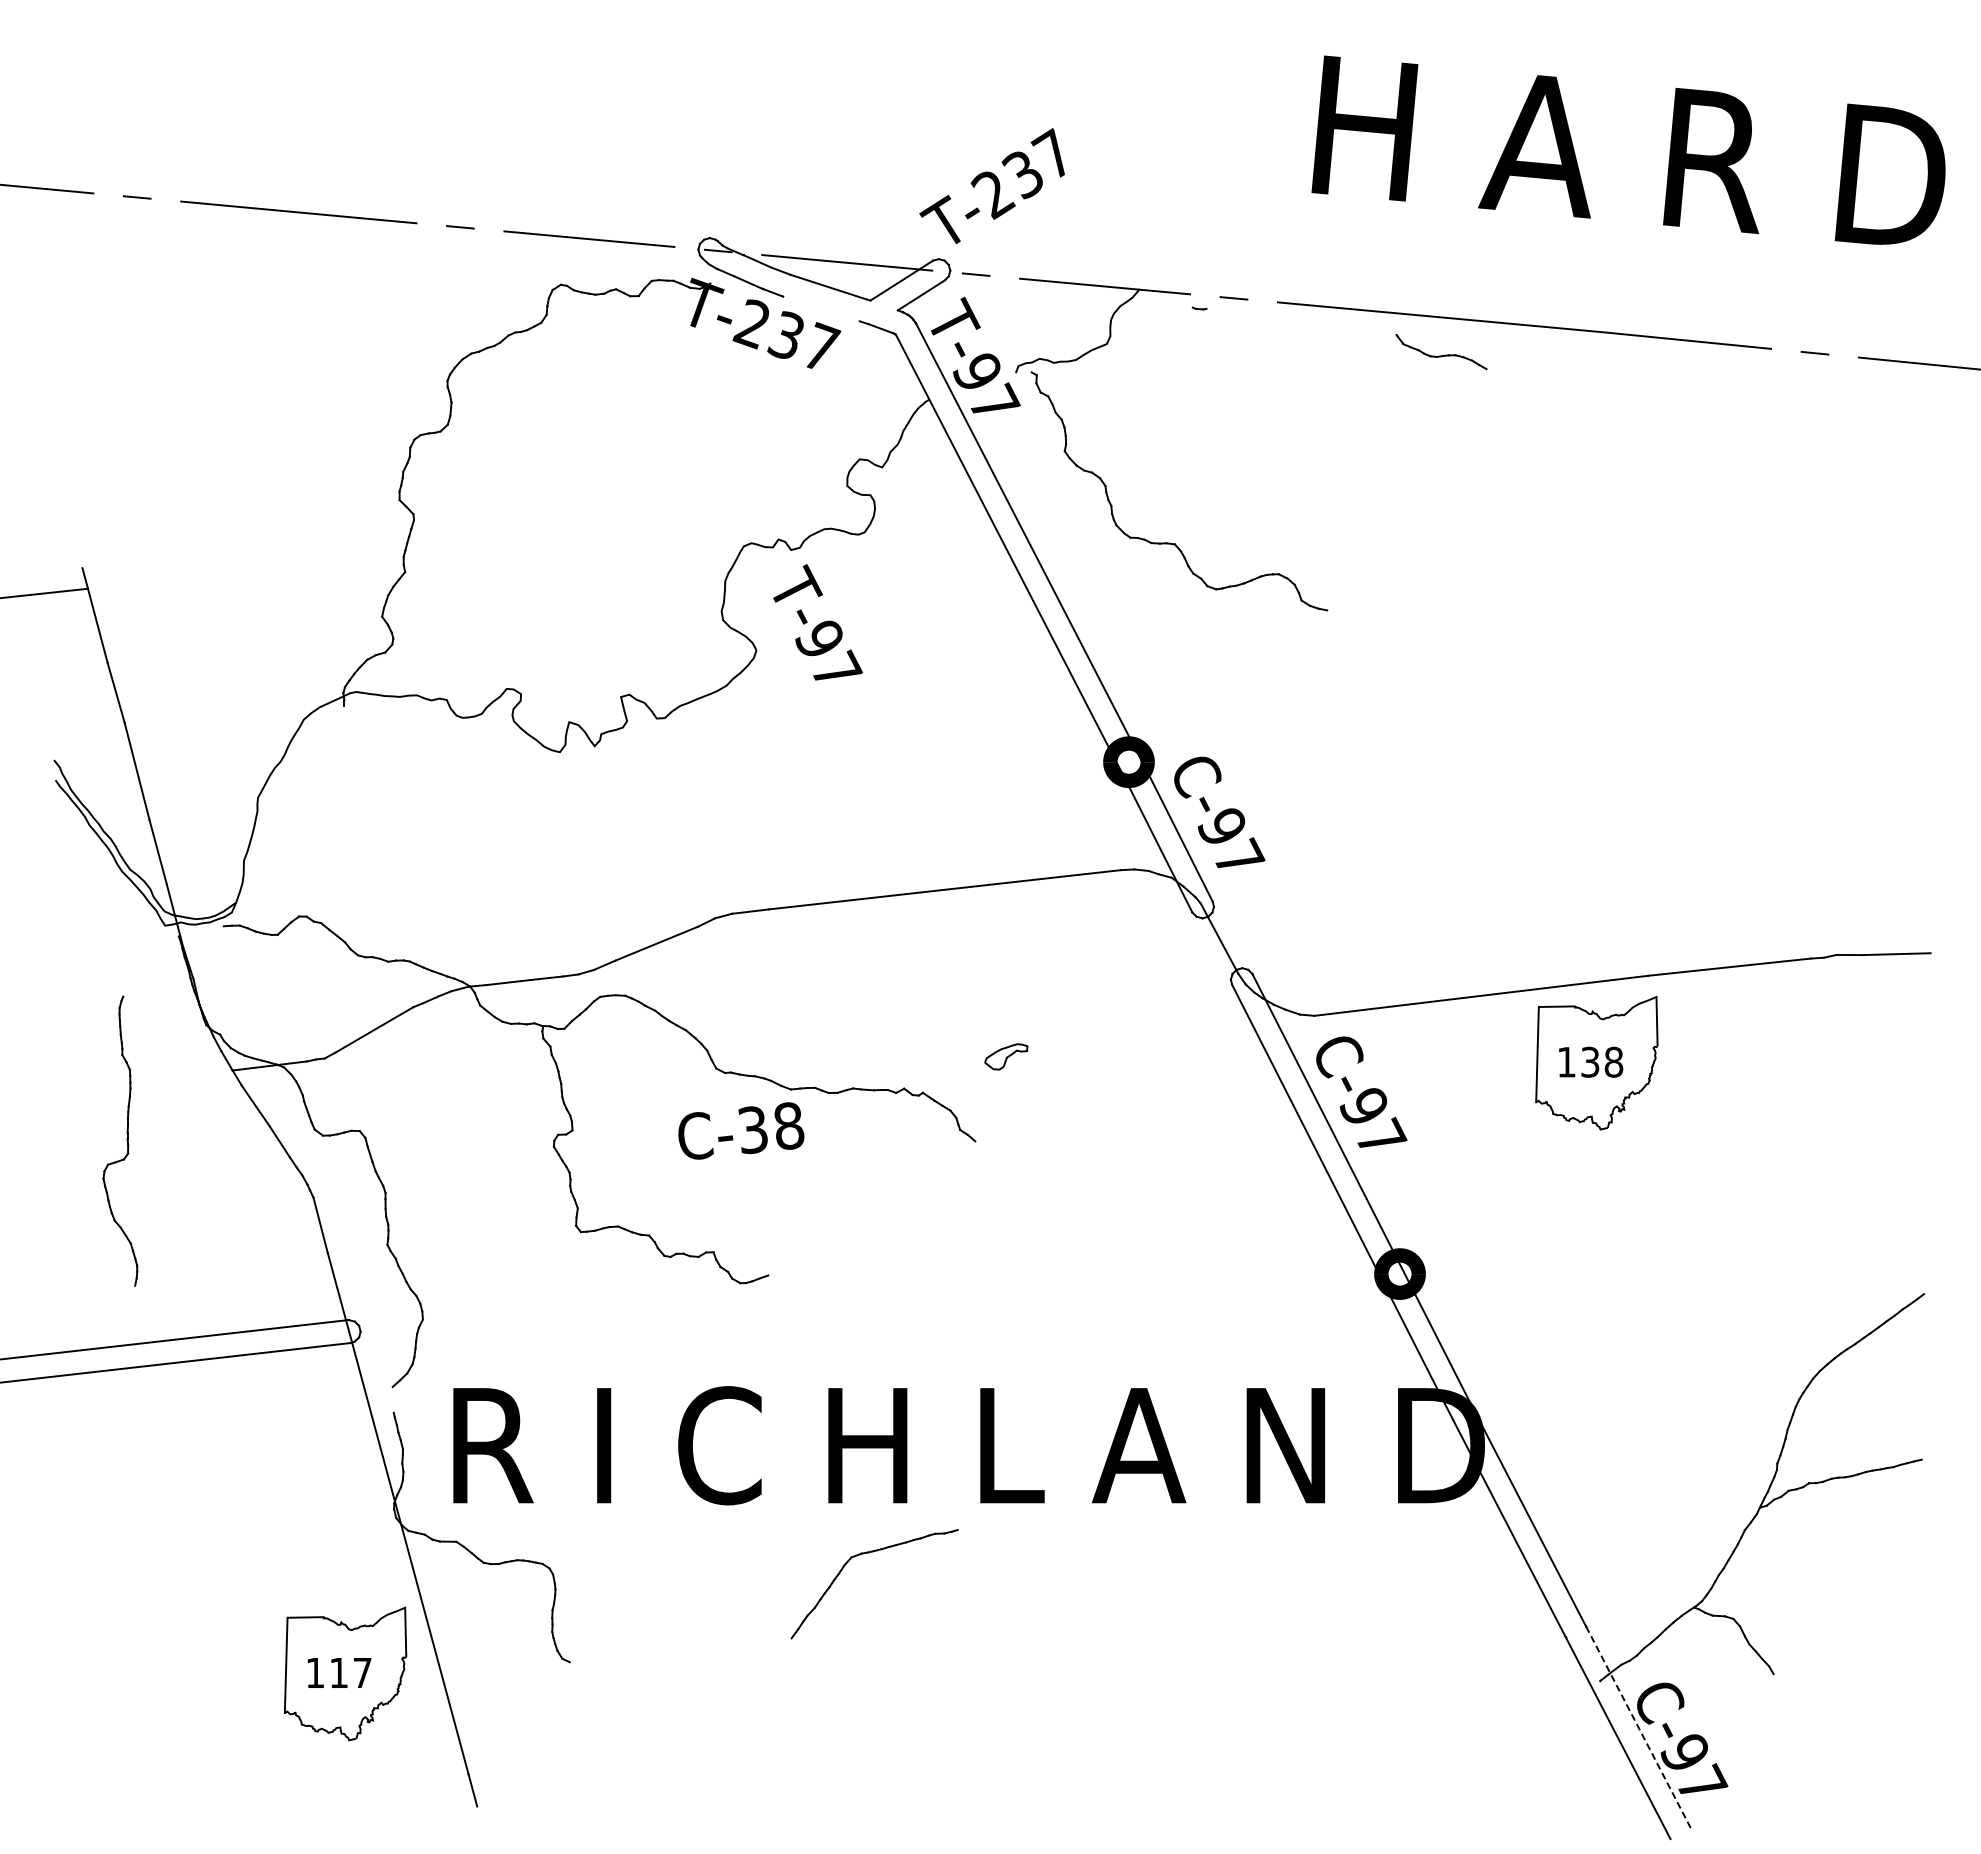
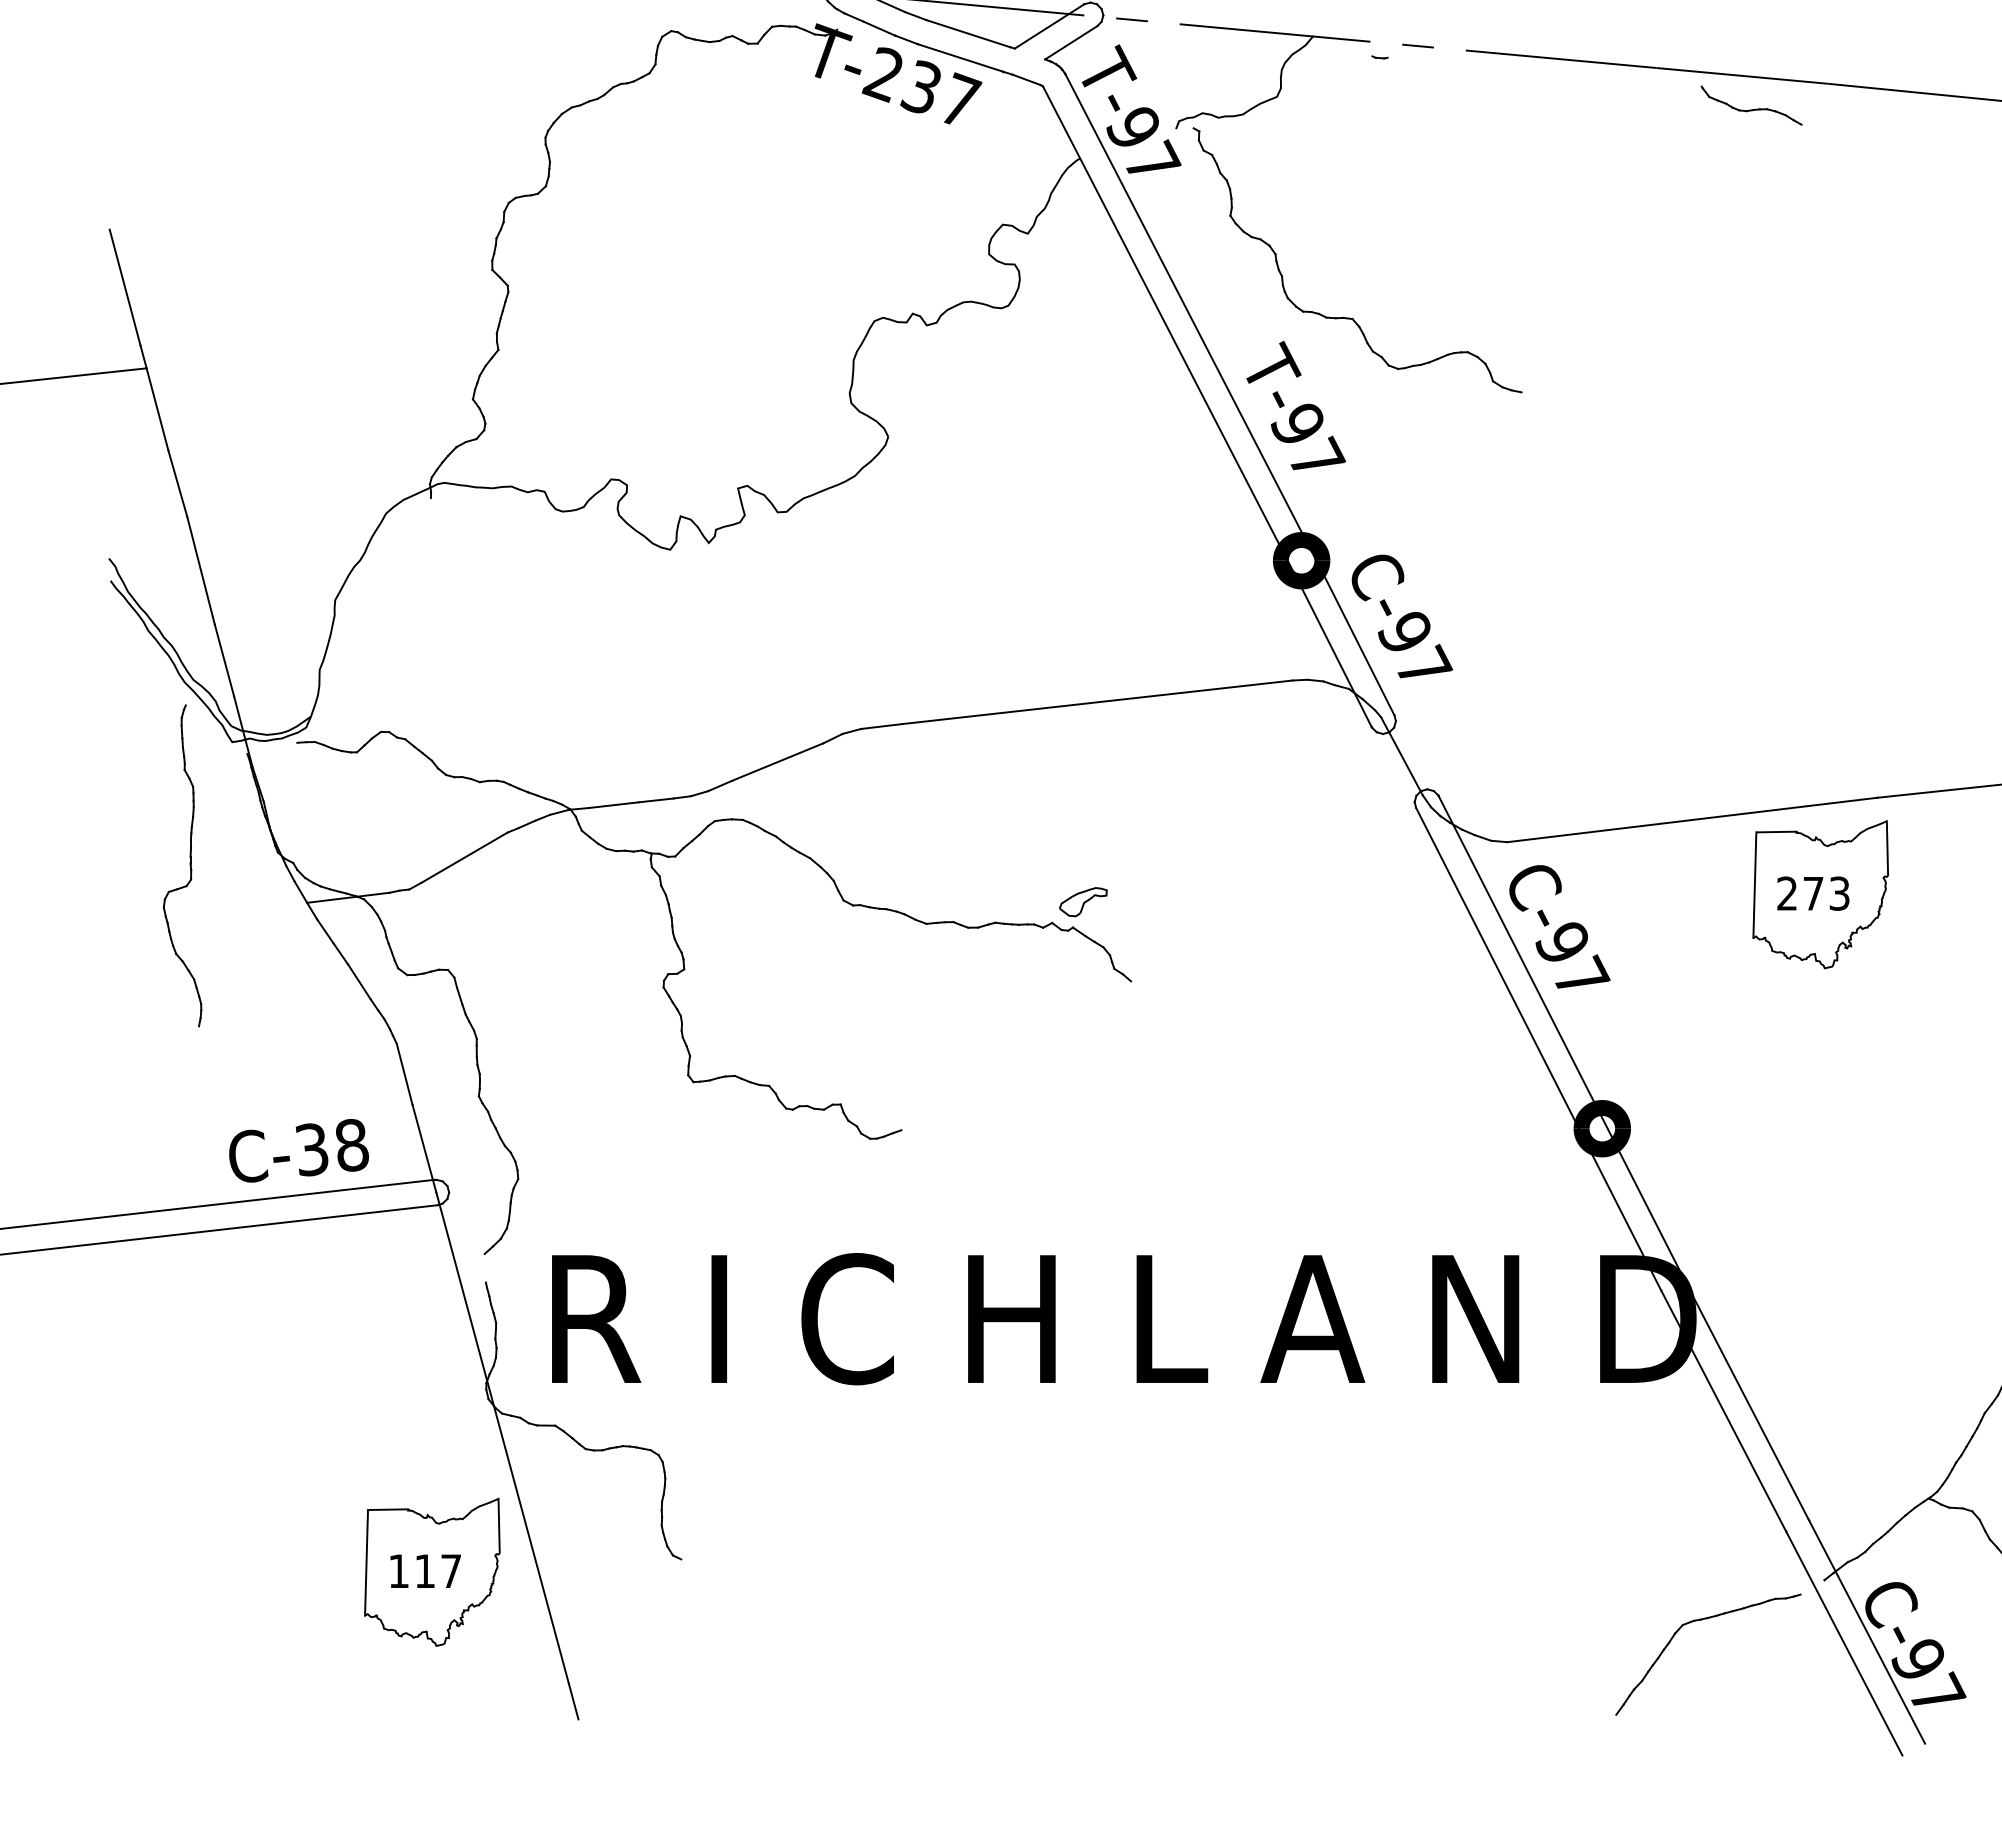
line: (821, 308) -> (960, 57), added
part: (1441, 351) -> (1751, 105), moved
line: (68, 515) -> (124, 287), added
text: (818, 622) -> (1296, 405), moved
part: (1006, 1056) -> (1083, 901), moved
text: (1590, 1061) -> (1813, 892), 138 -> 273
text: (741, 1130) -> (299, 1150), moved
part: (120, 1140) -> (182, 865), moved
part: (869, 1553) -> (1702, 1620), moved
line: (1638, 1727) -> (1866, 1631), dashed -> solid

